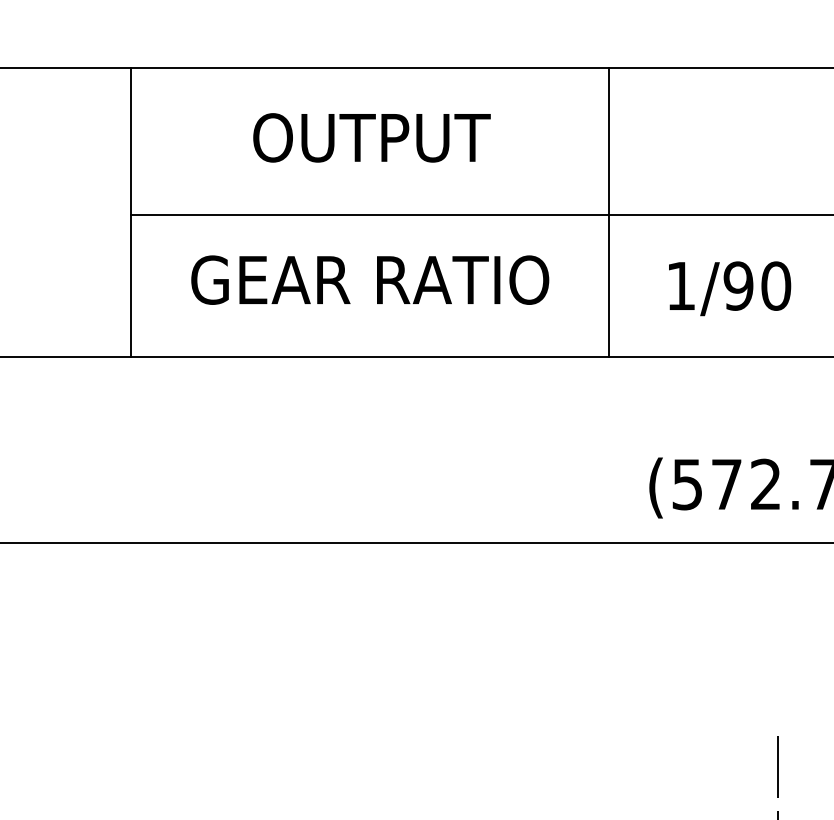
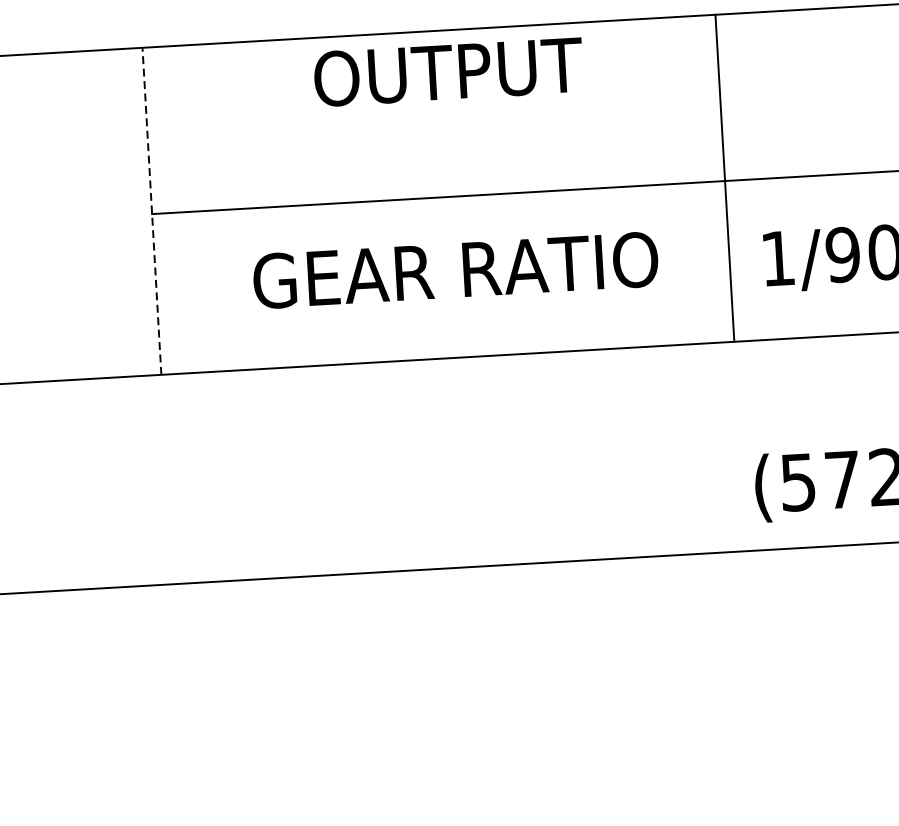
text: (371, 137) -> (448, 71), moved
line: (131, 212) -> (152, 211), solid -> dashed
line: (609, 212) -> (725, 178), moved
text: (370, 279) -> (456, 269), moved

